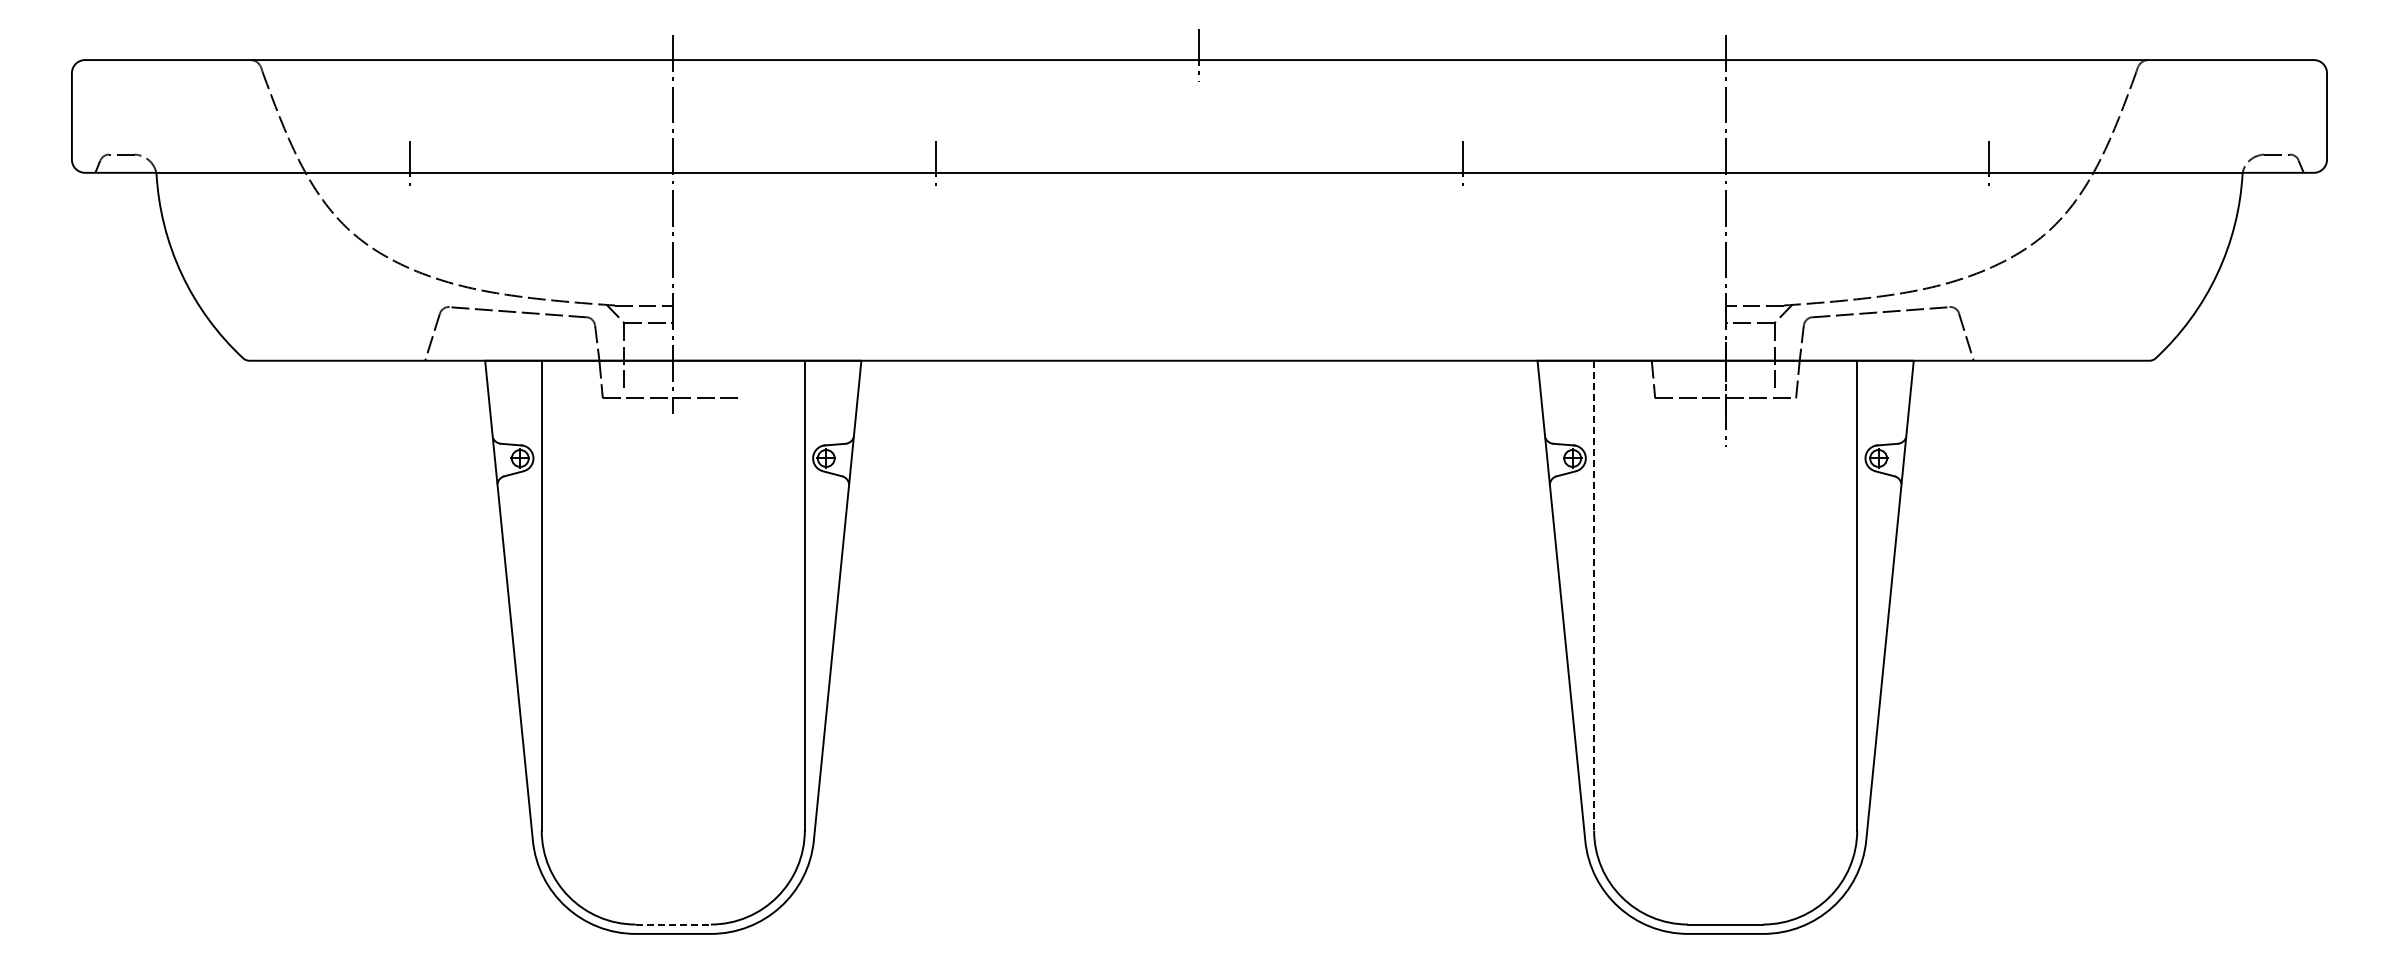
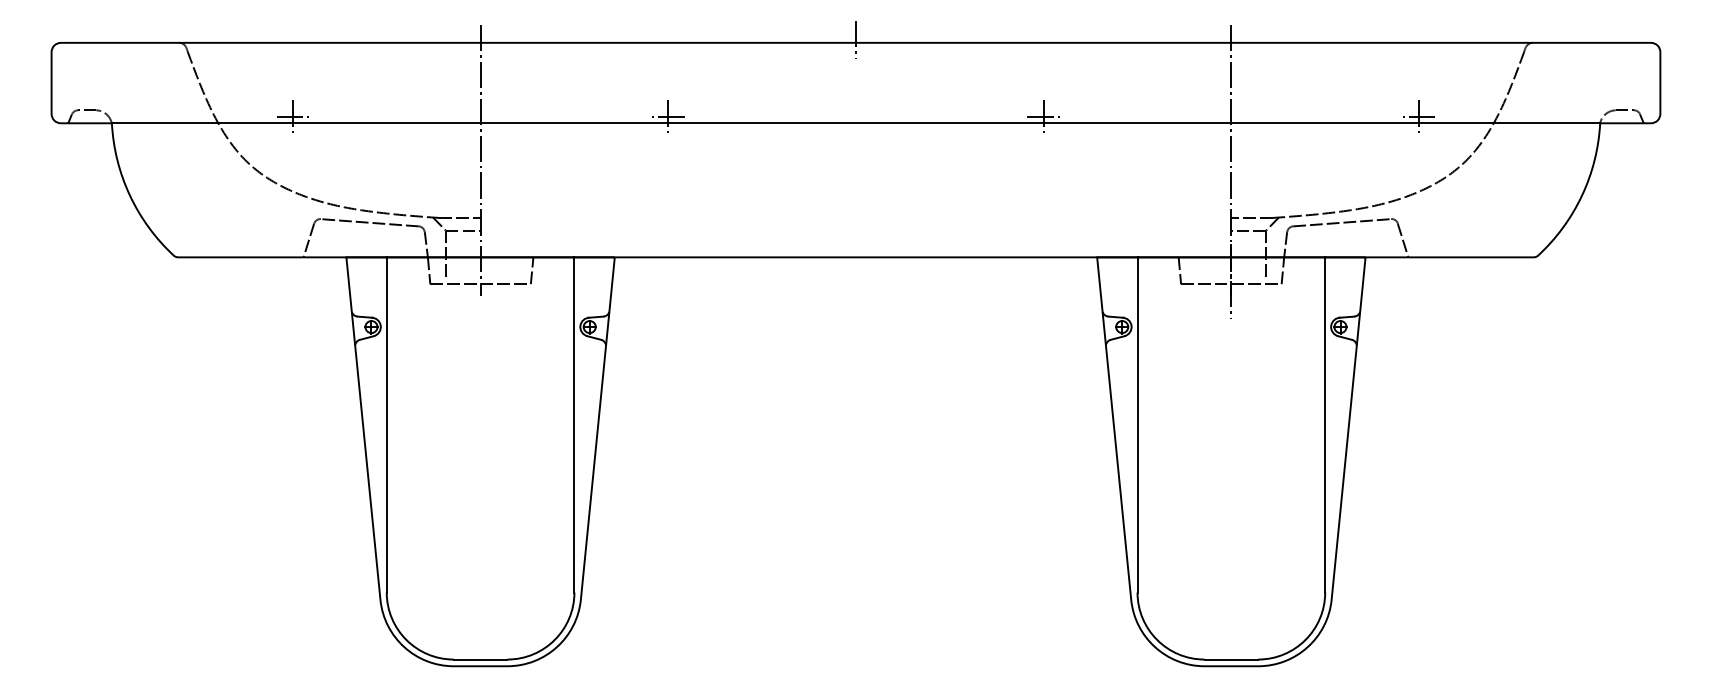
line: (409, 163) -> (292, 116), added
line: (936, 163) -> (668, 116), added
line: (1462, 163) -> (1043, 116), added
line: (1988, 163) -> (1418, 116), added
line: (745, 379) -> (532, 270), added
line: (1594, 595) -> (1137, 424), dashed -> solid
line: (673, 924) -> (480, 659), dashed -> solid

